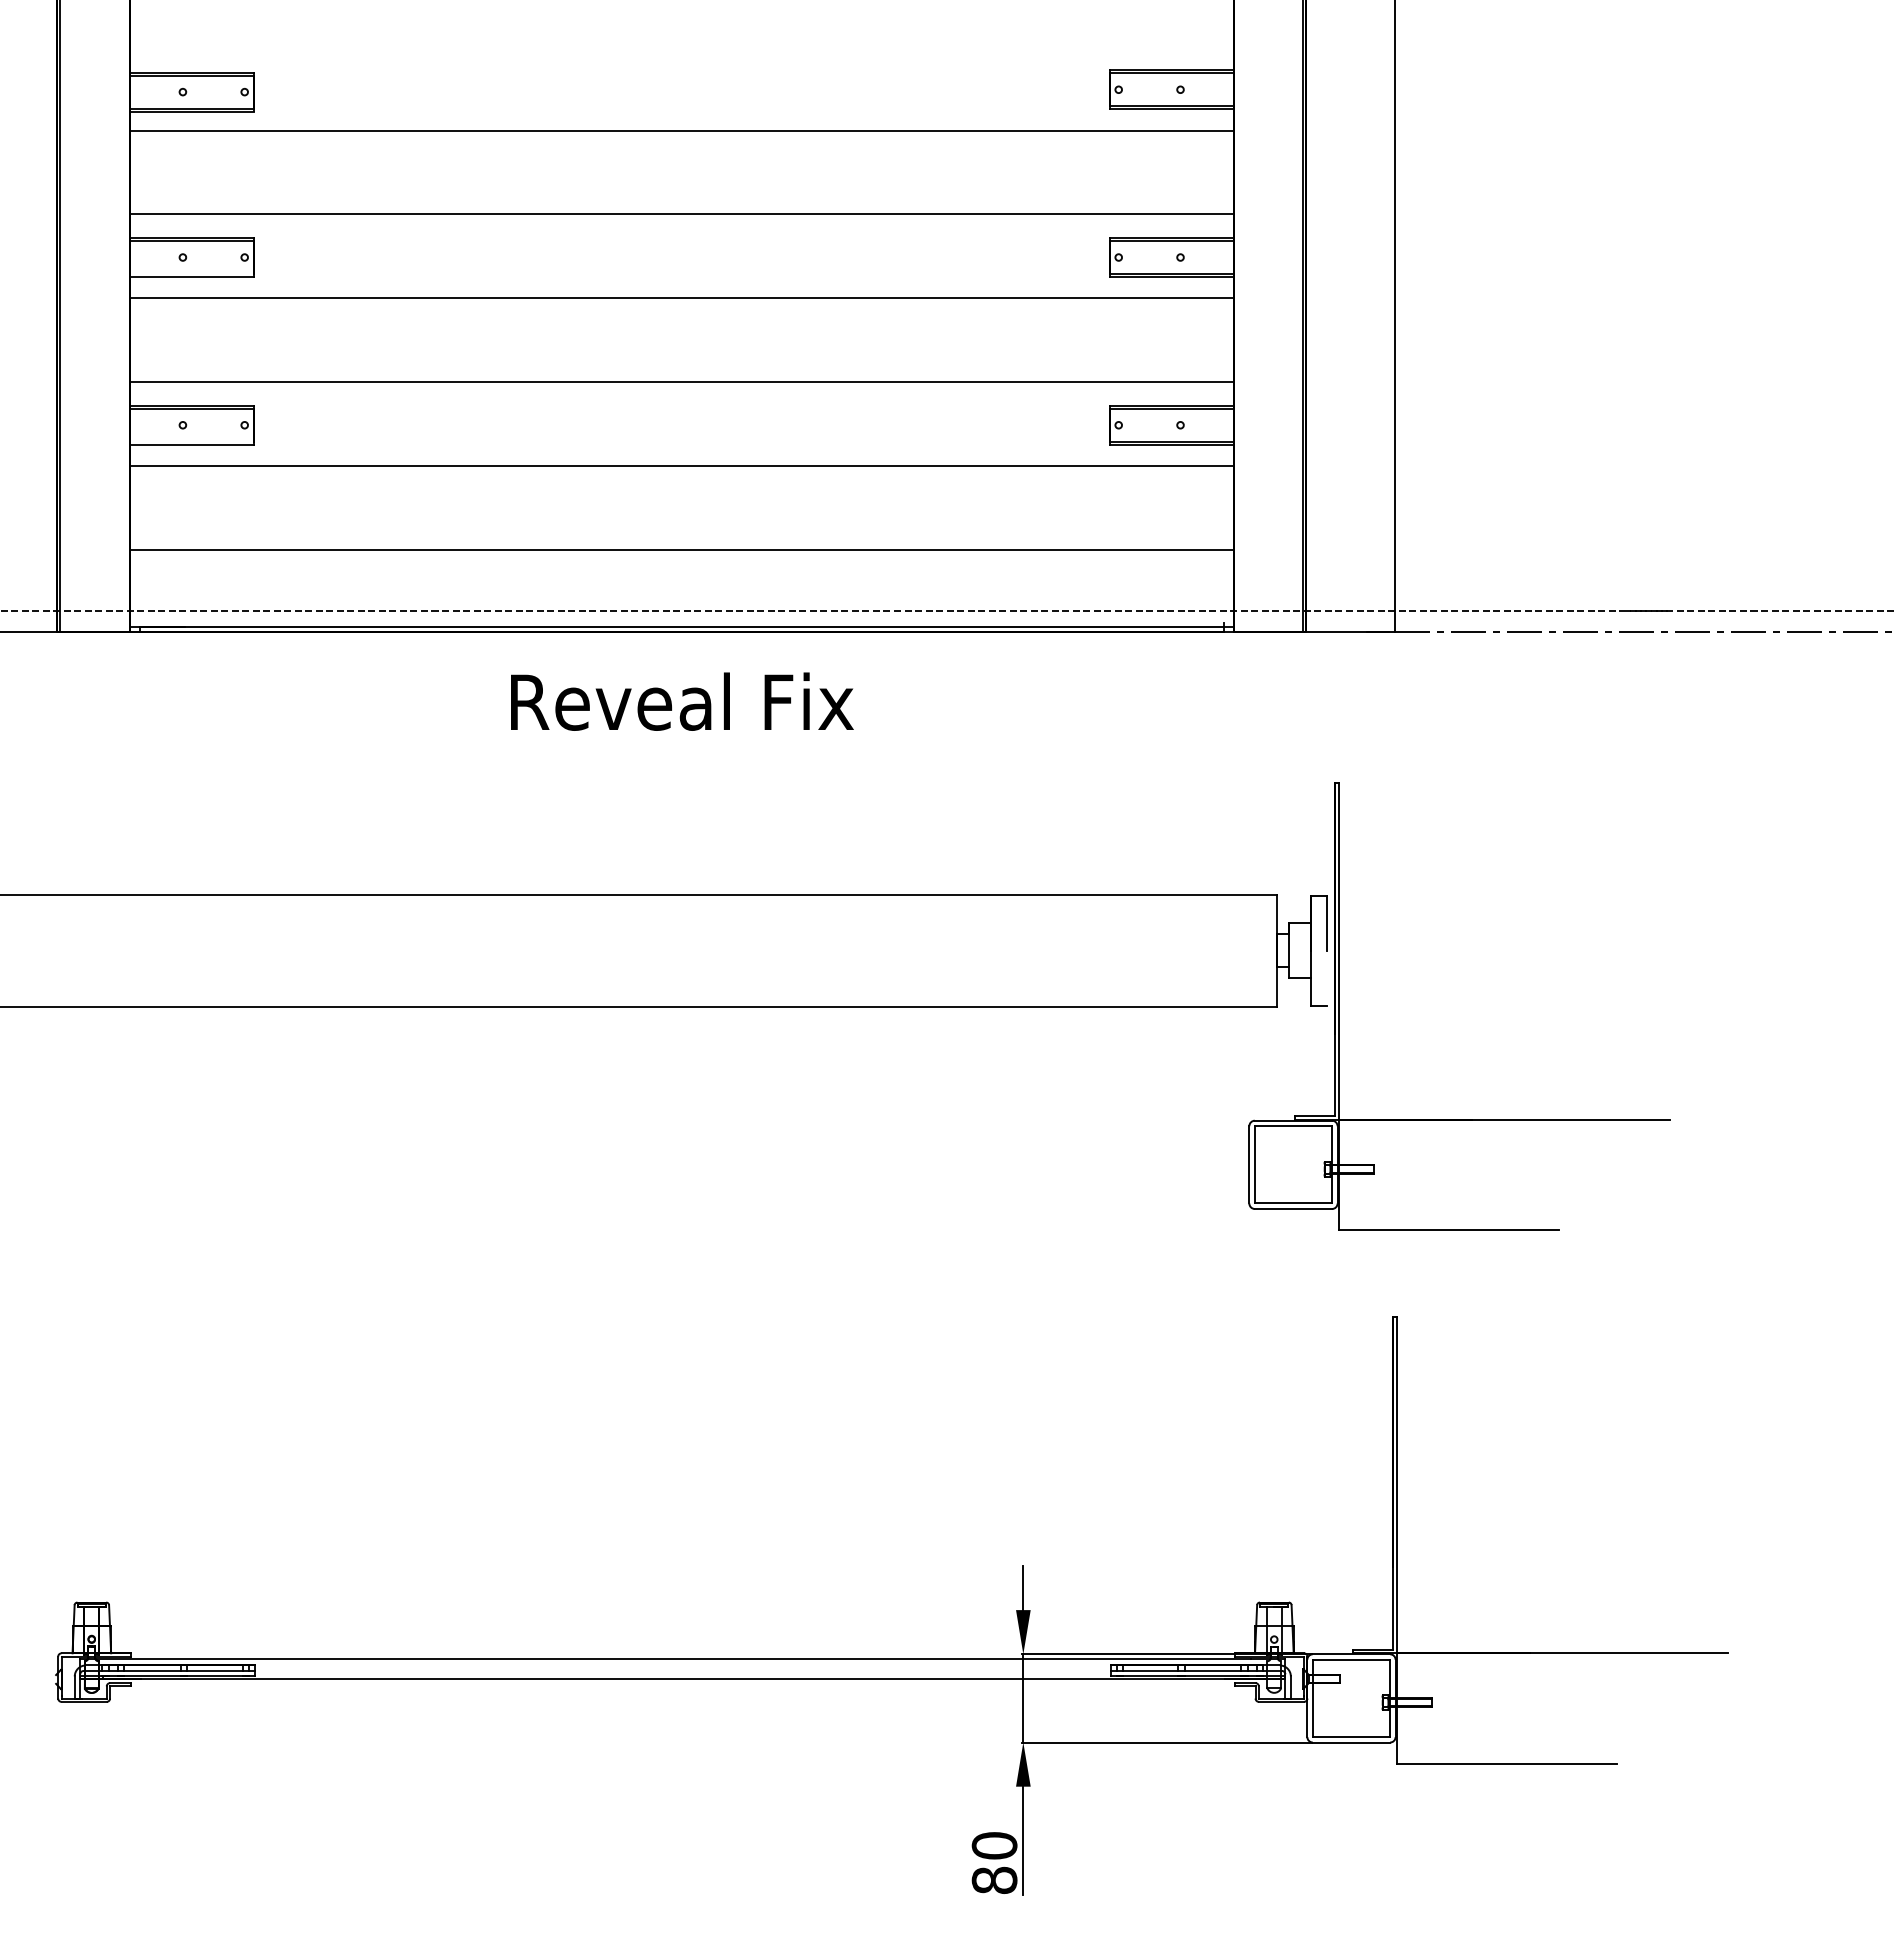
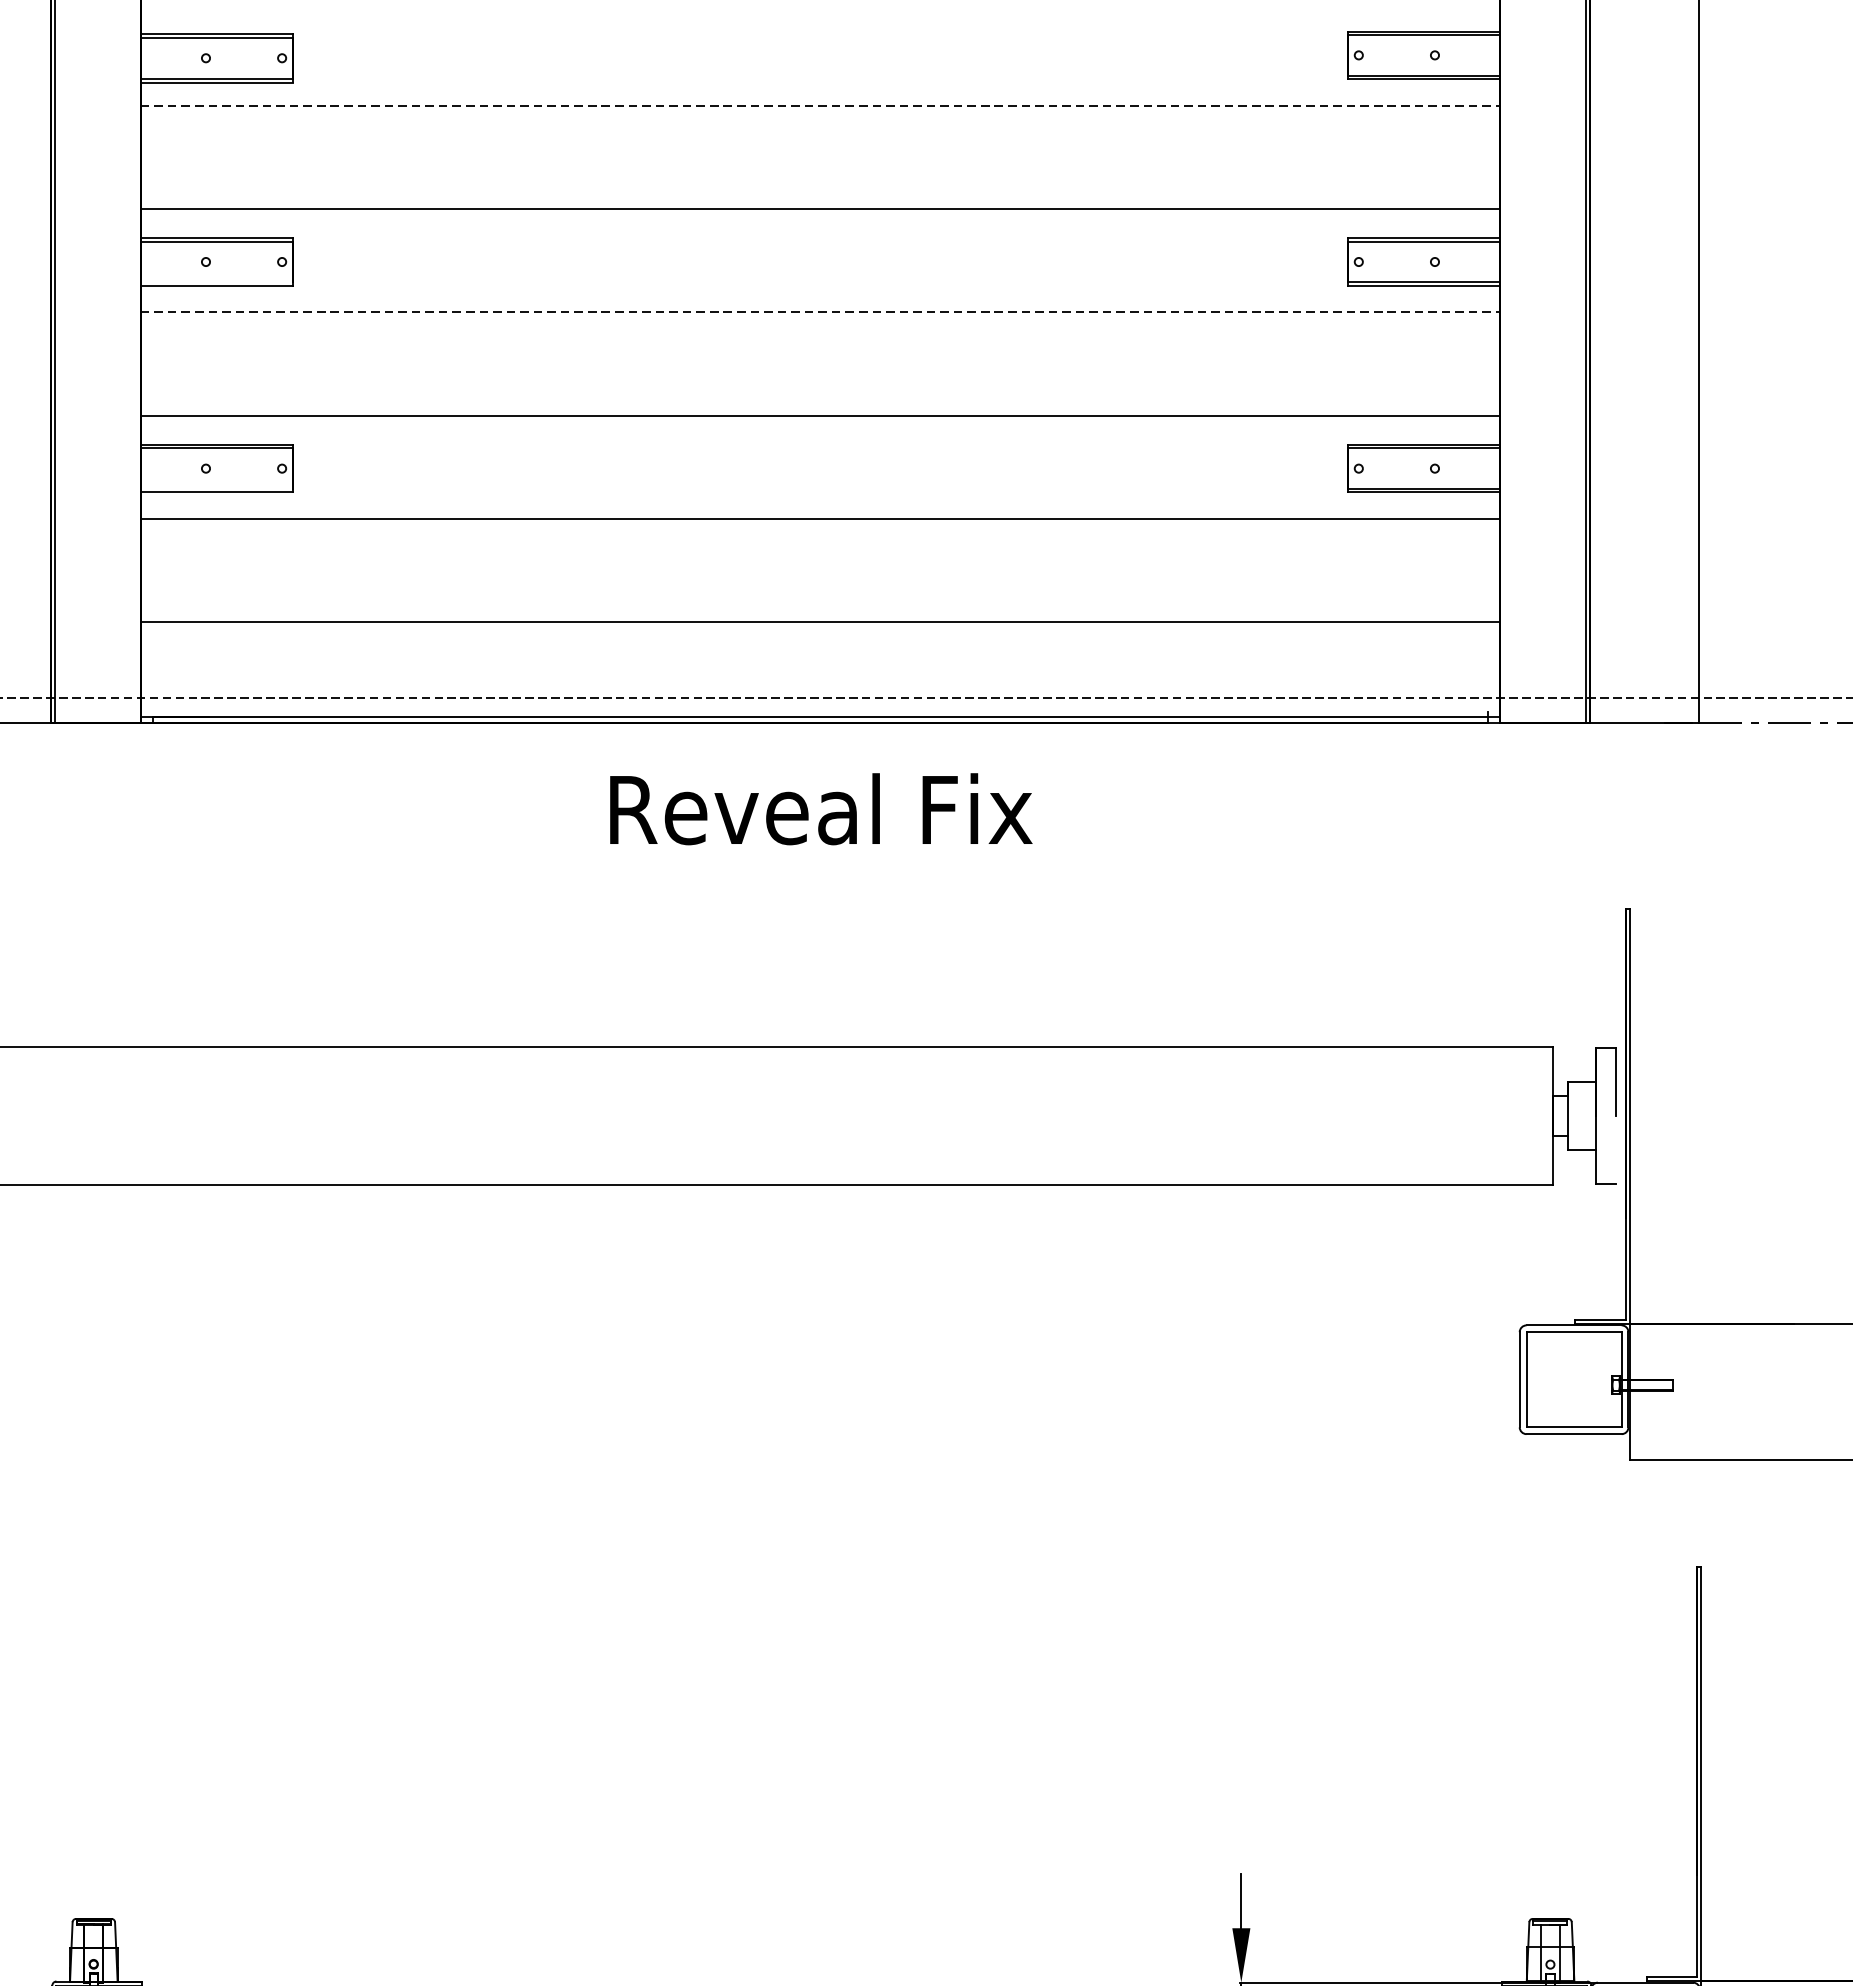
line: (681, 130) -> (820, 105), solid -> dashed
line: (681, 298) -> (820, 312), solid -> dashed

